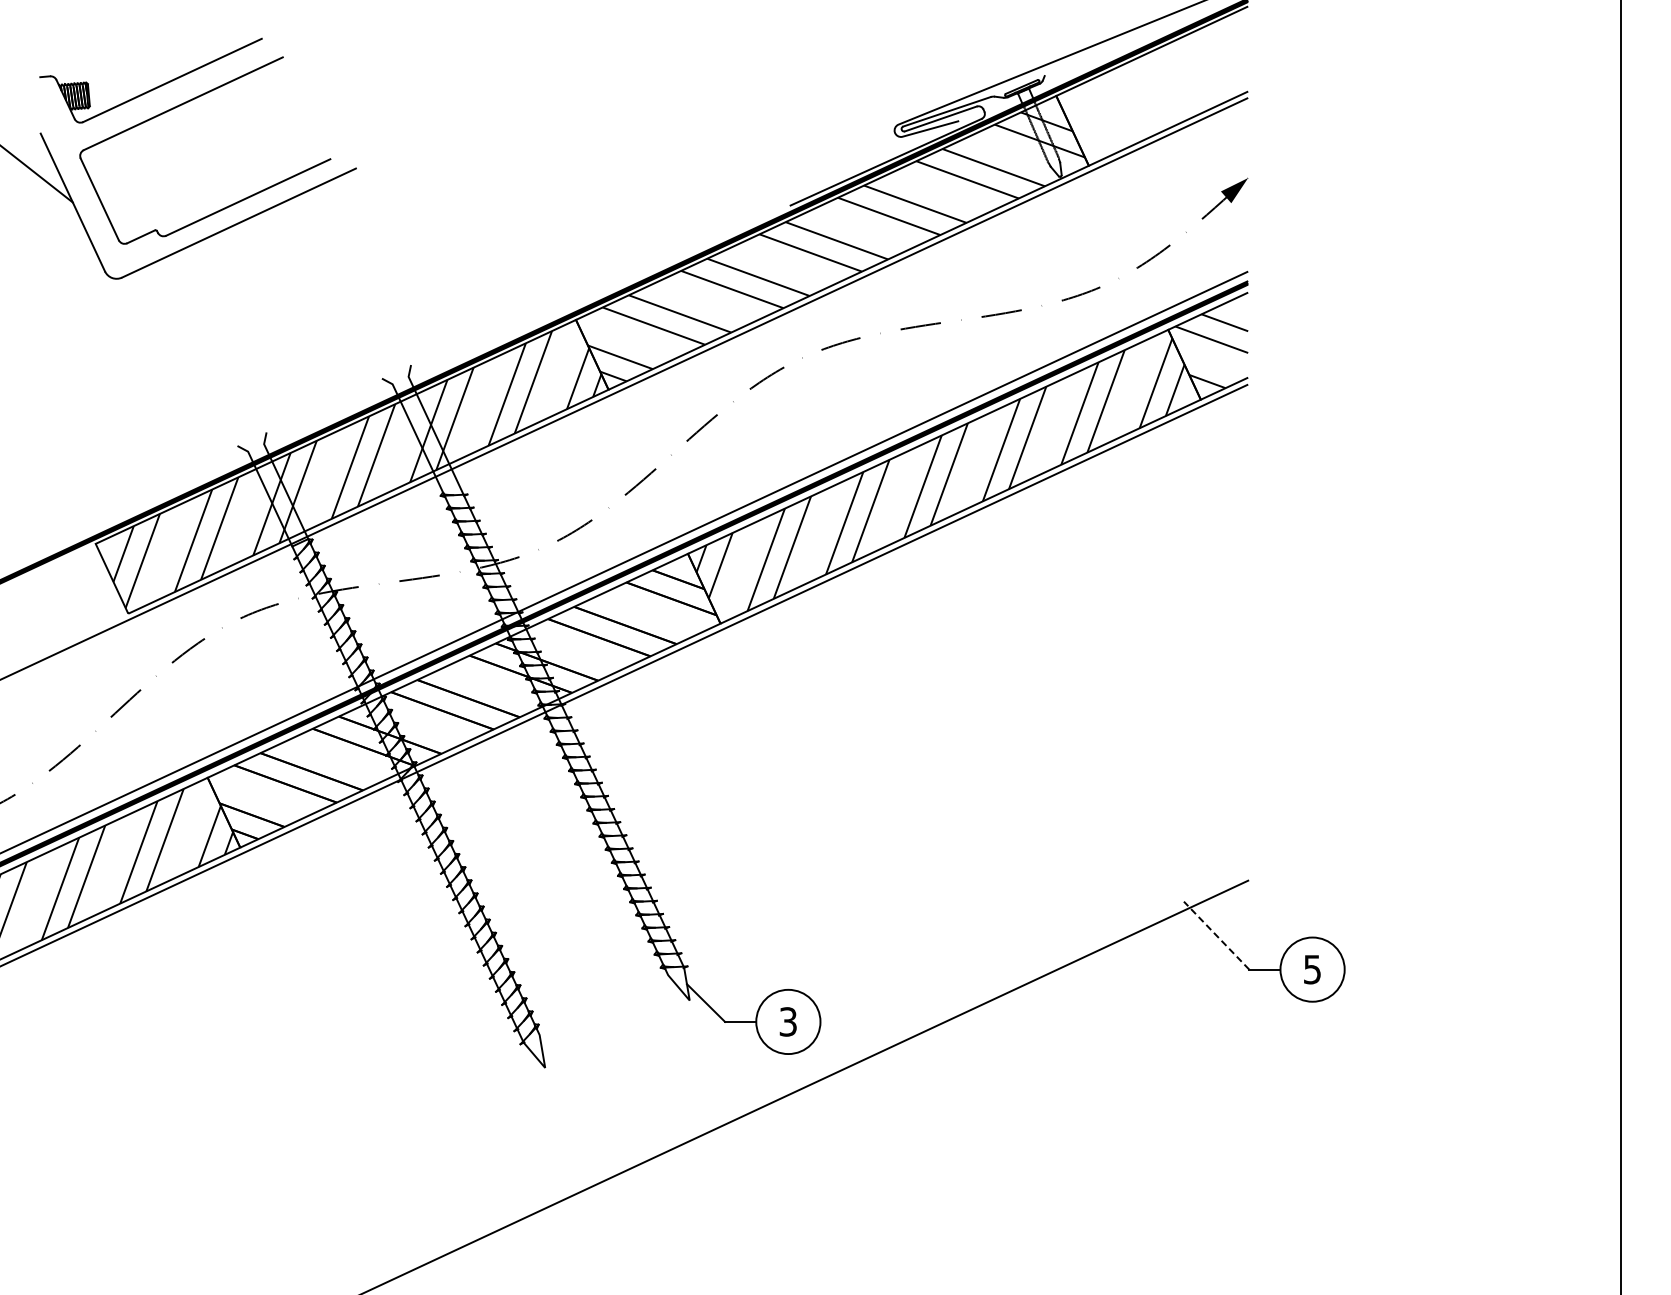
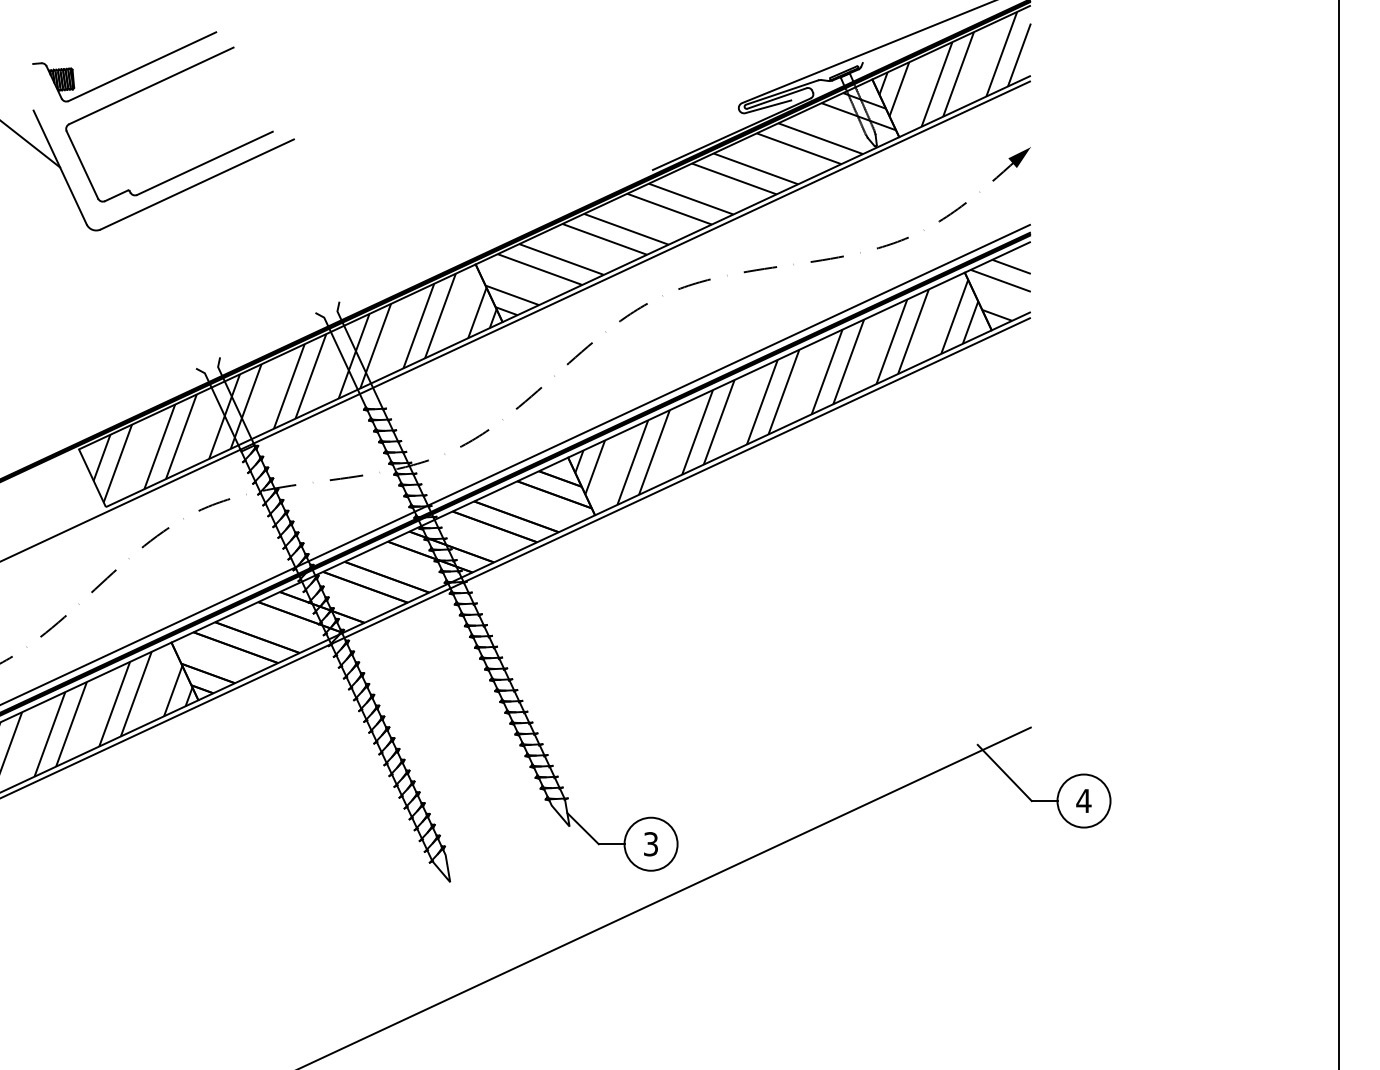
hatch: (1156, 83) -> (955, 69), added
line: (1216, 935) -> (1004, 772), dashed -> solid
text: (1312, 969) -> (1083, 800), 5 -> 4

